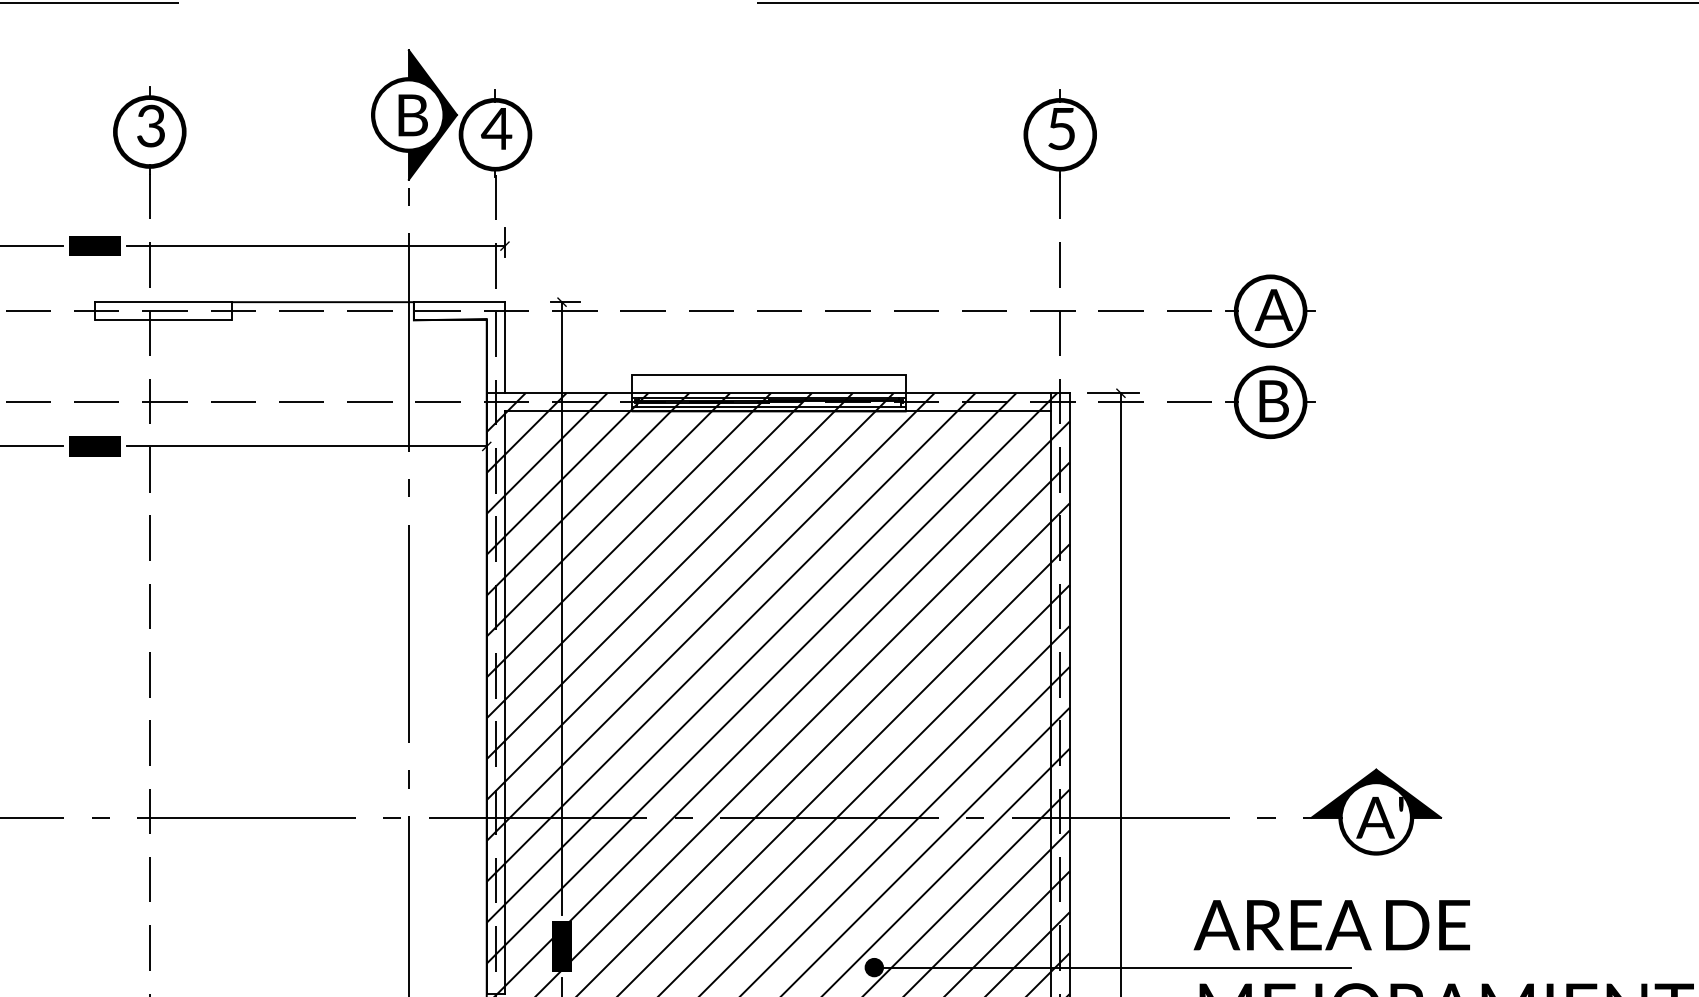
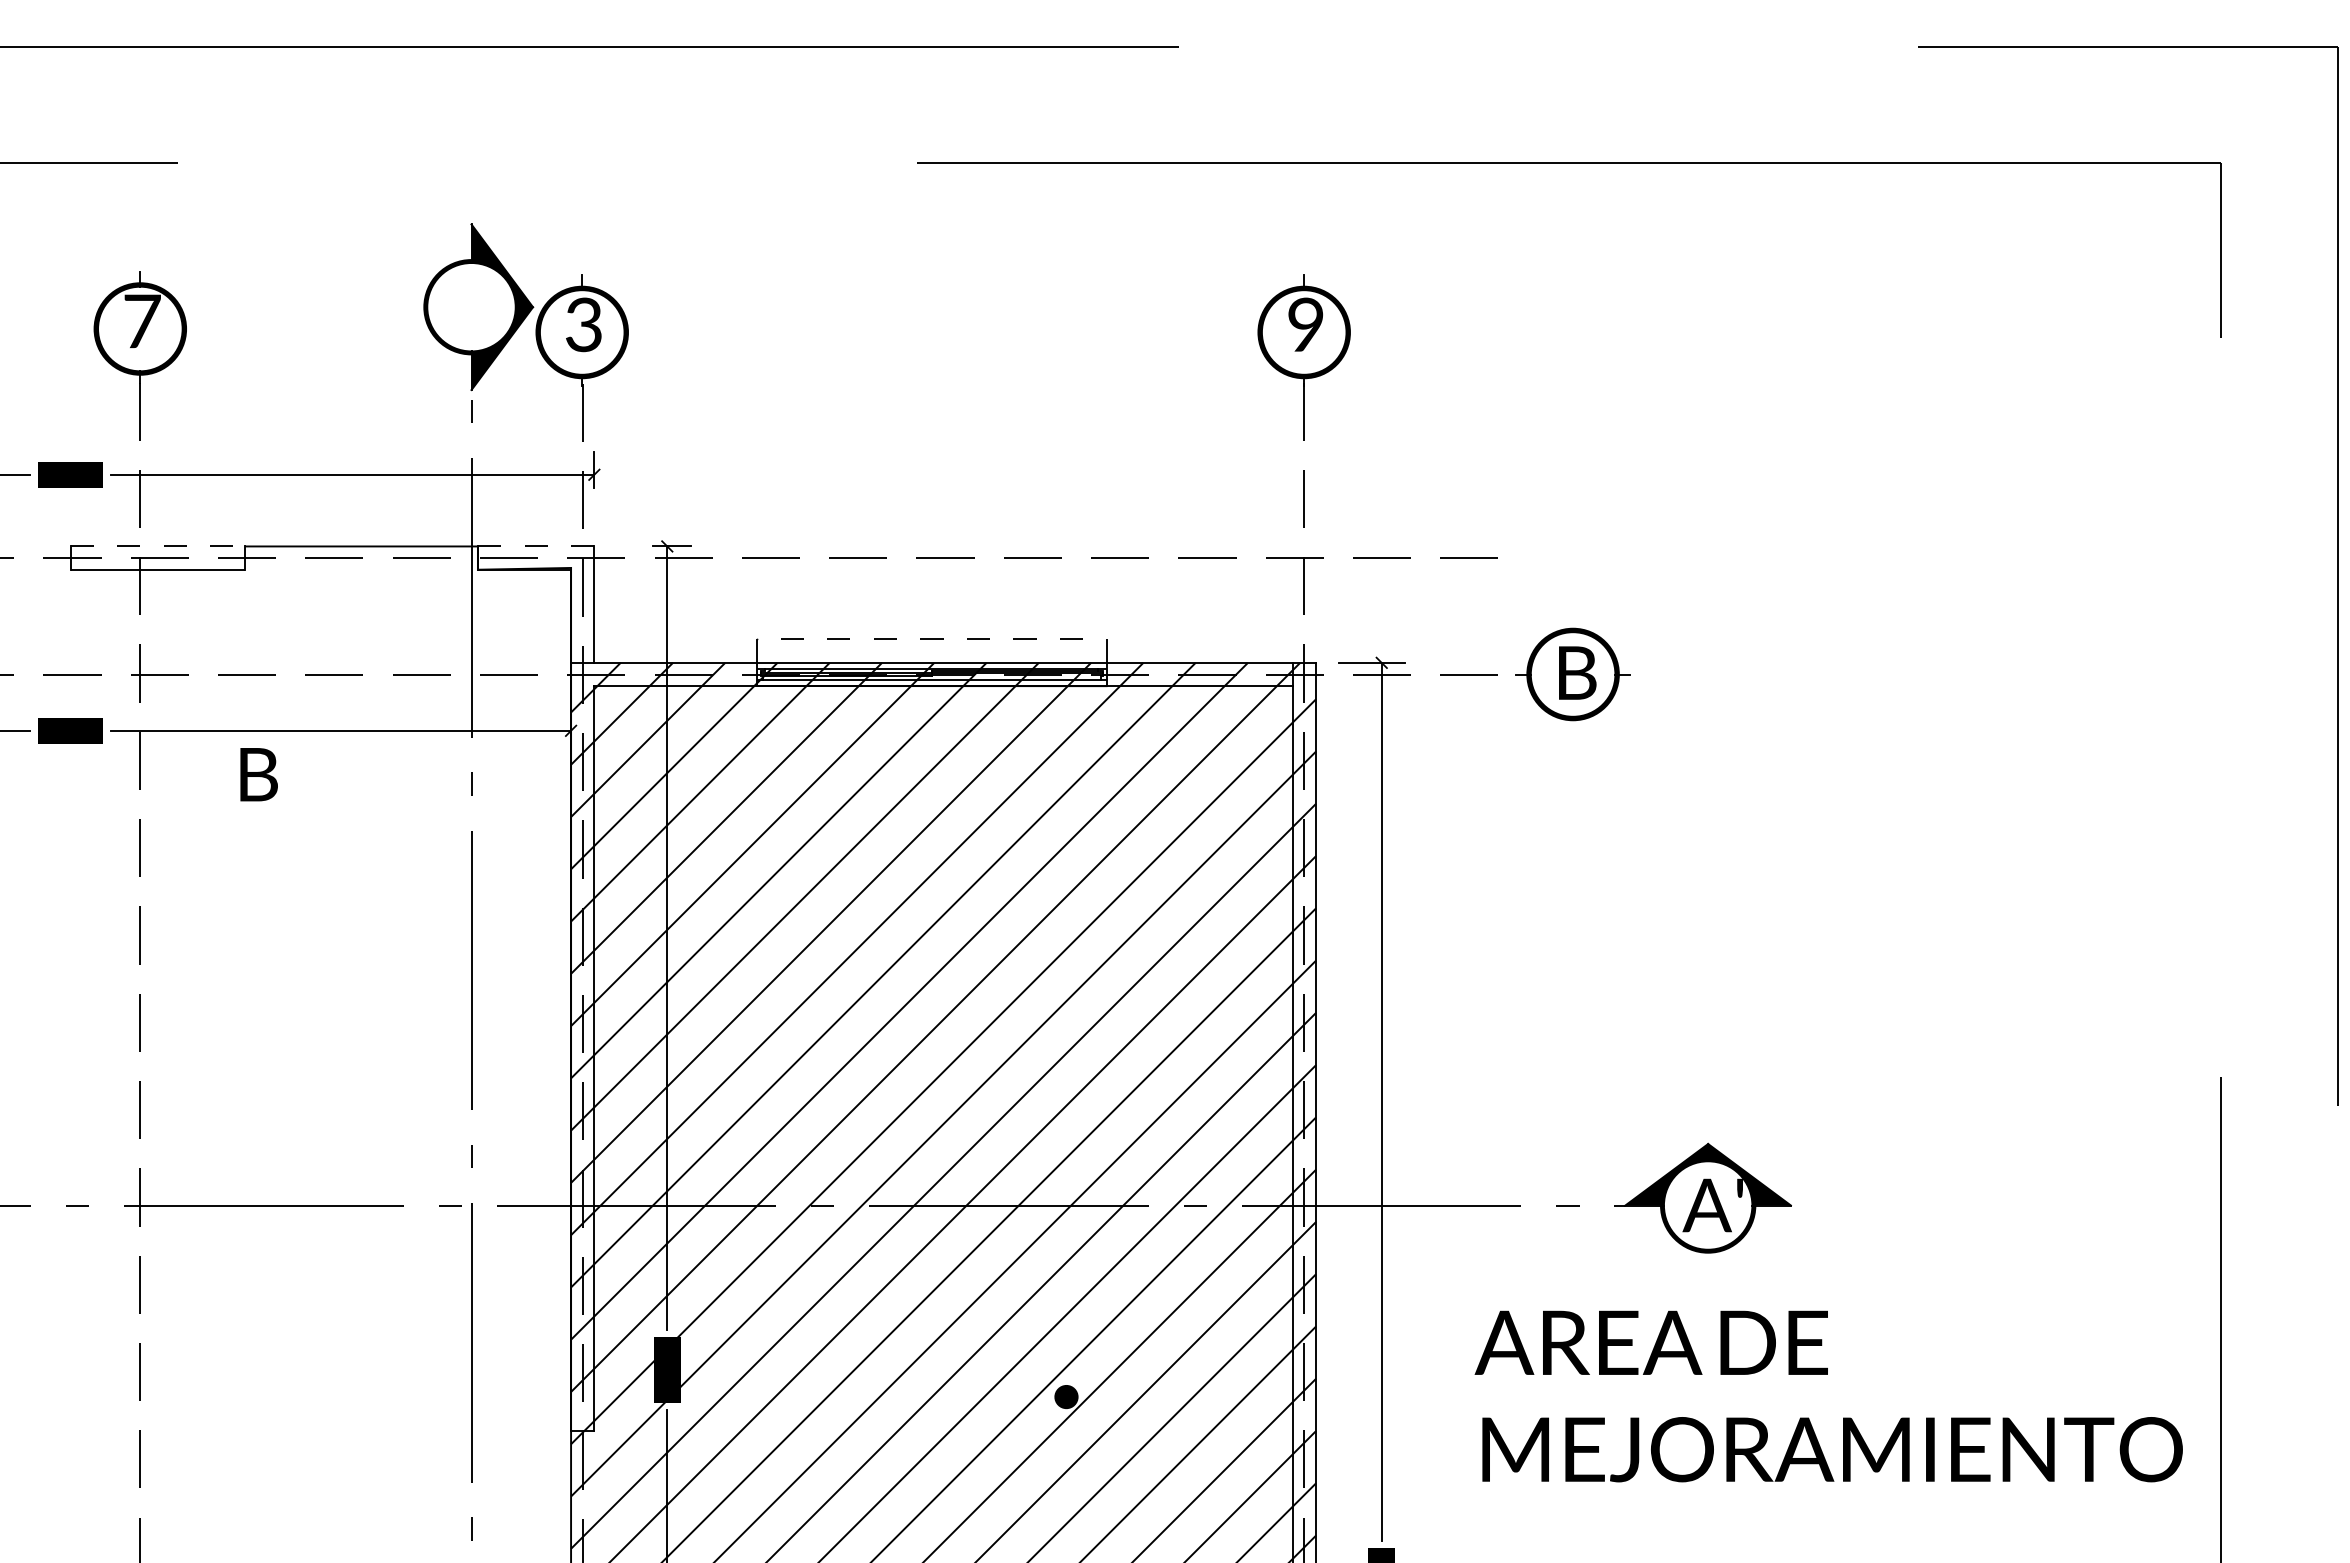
text: (412, 115) -> (258, 774), moved
text: (151, 126) -> (142, 321), 3 -> 7
text: (496, 128) -> (583, 324), 4 -> 3
text: (1061, 128) -> (1305, 324), 5 -> 9
line: (163, 302) -> (158, 546), solid -> dashed
line: (459, 302) -> (536, 546), solid -> dashed
part: (1270, 310) -> (1572, 557), removed
line: (768, 374) -> (931, 639), solid -> dashed
line: (1112, 967) -> (1370, 1397), removed

